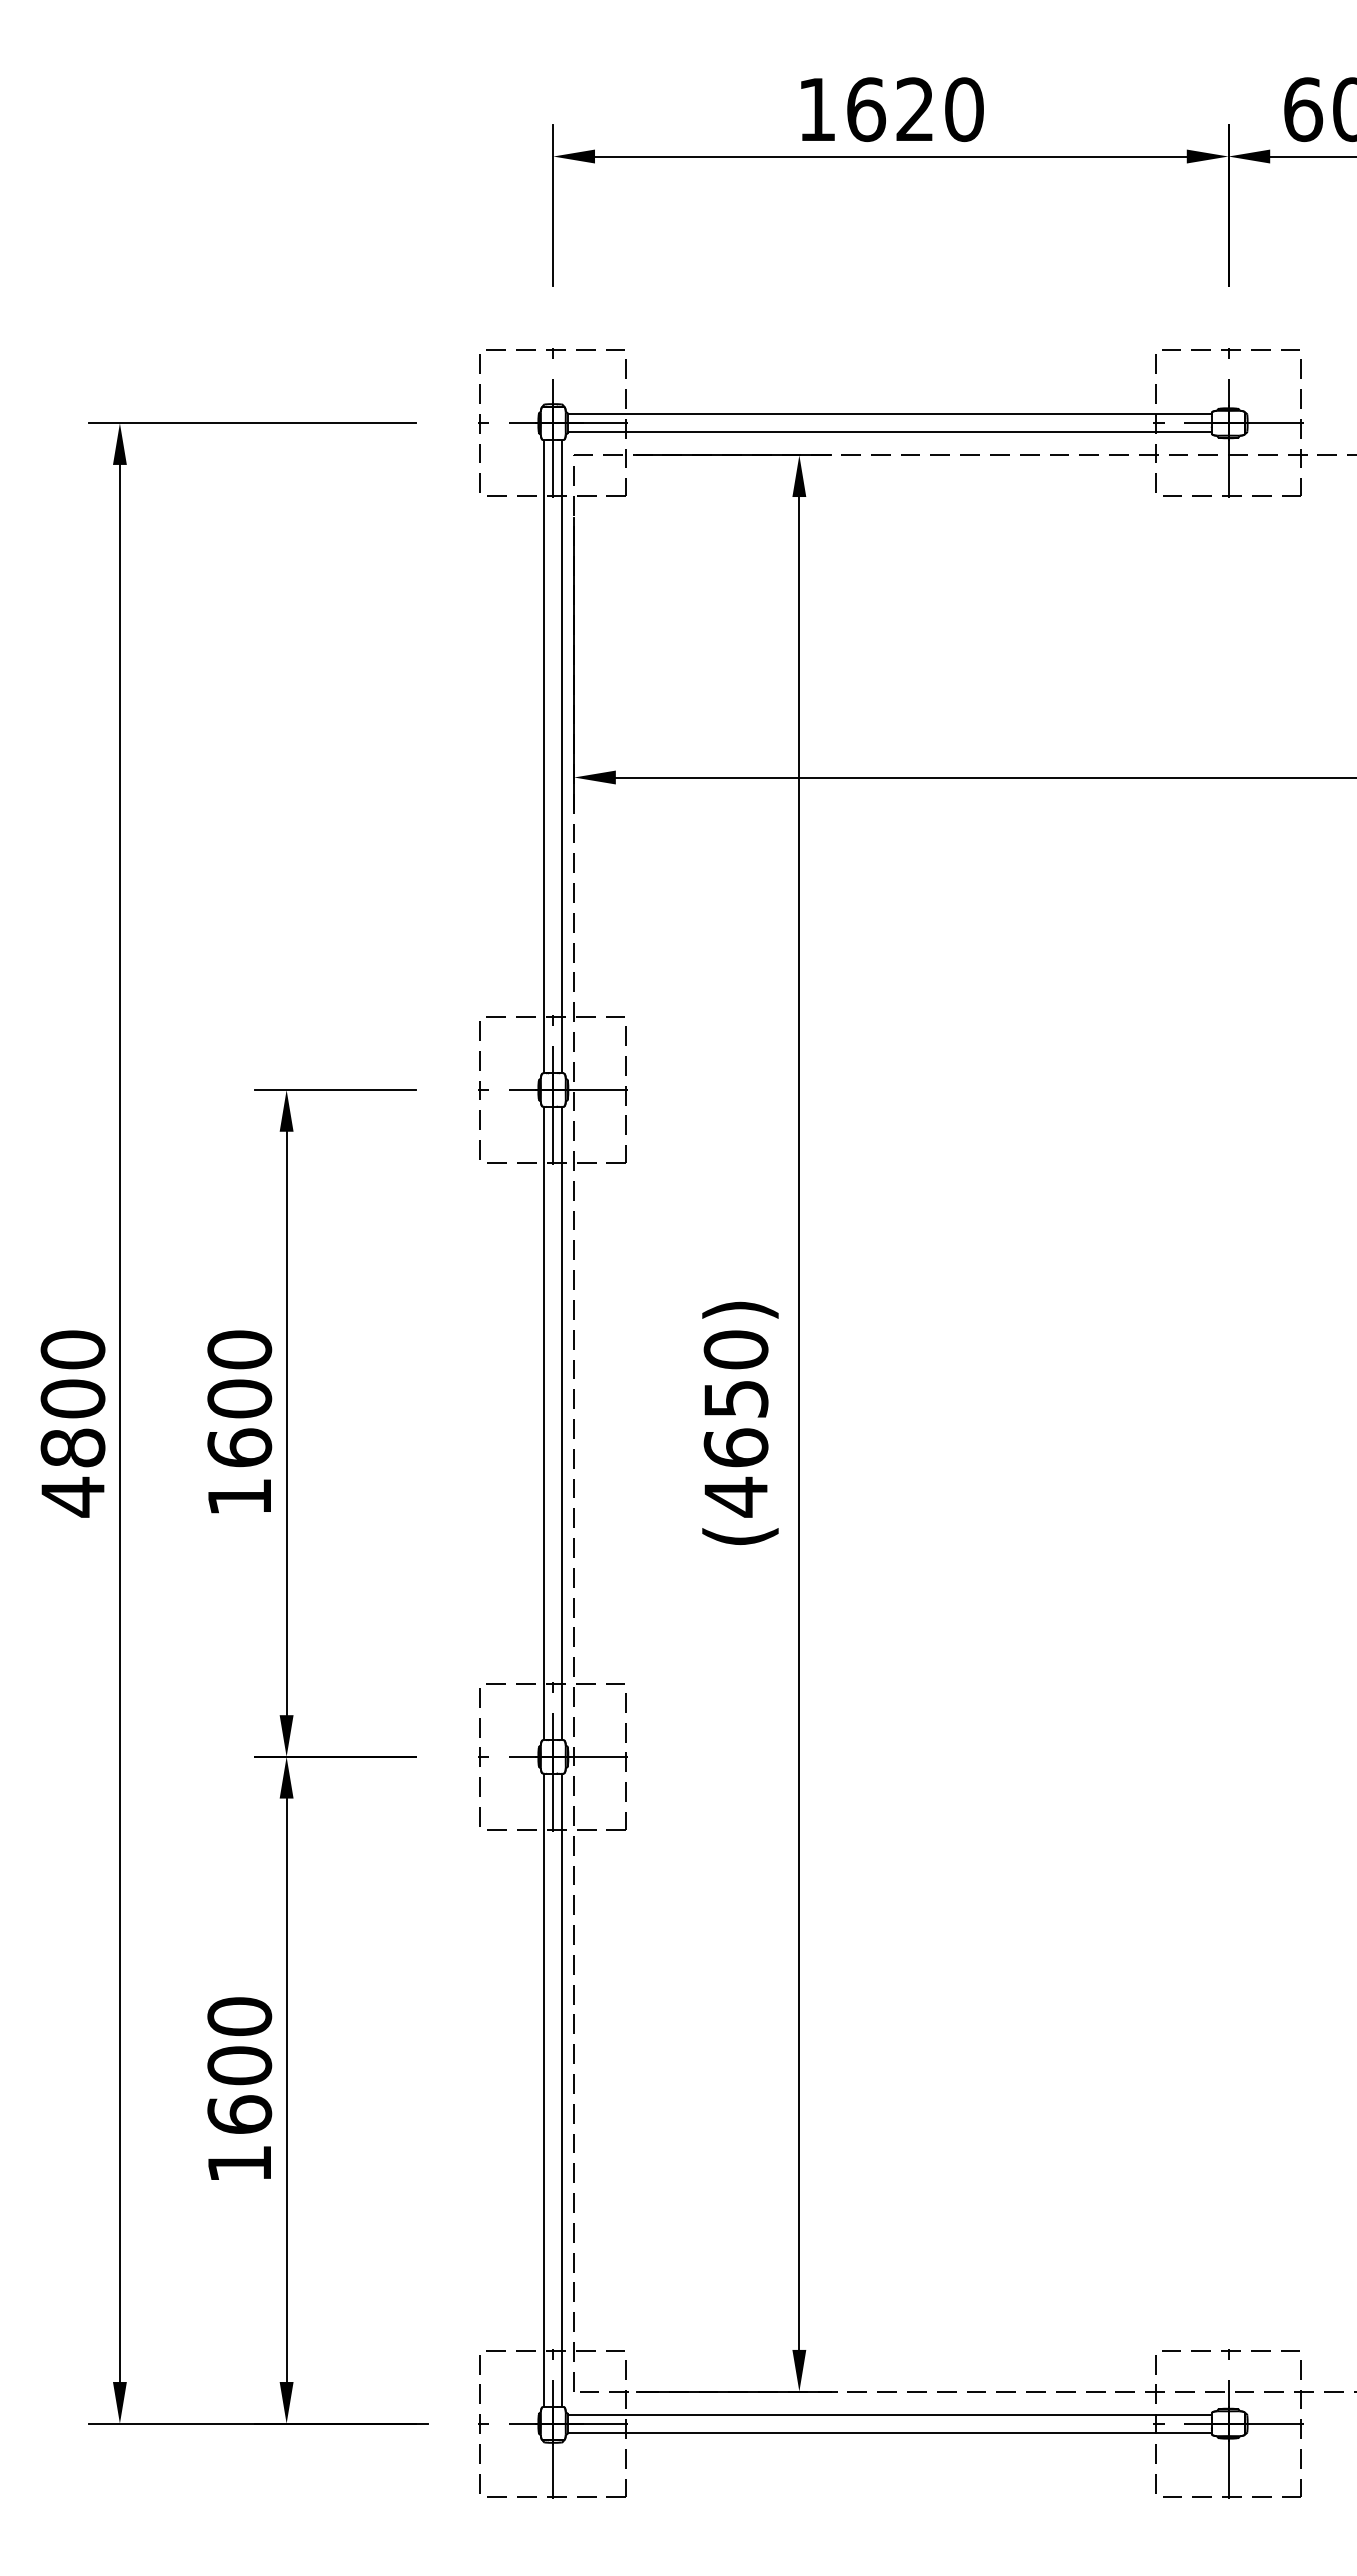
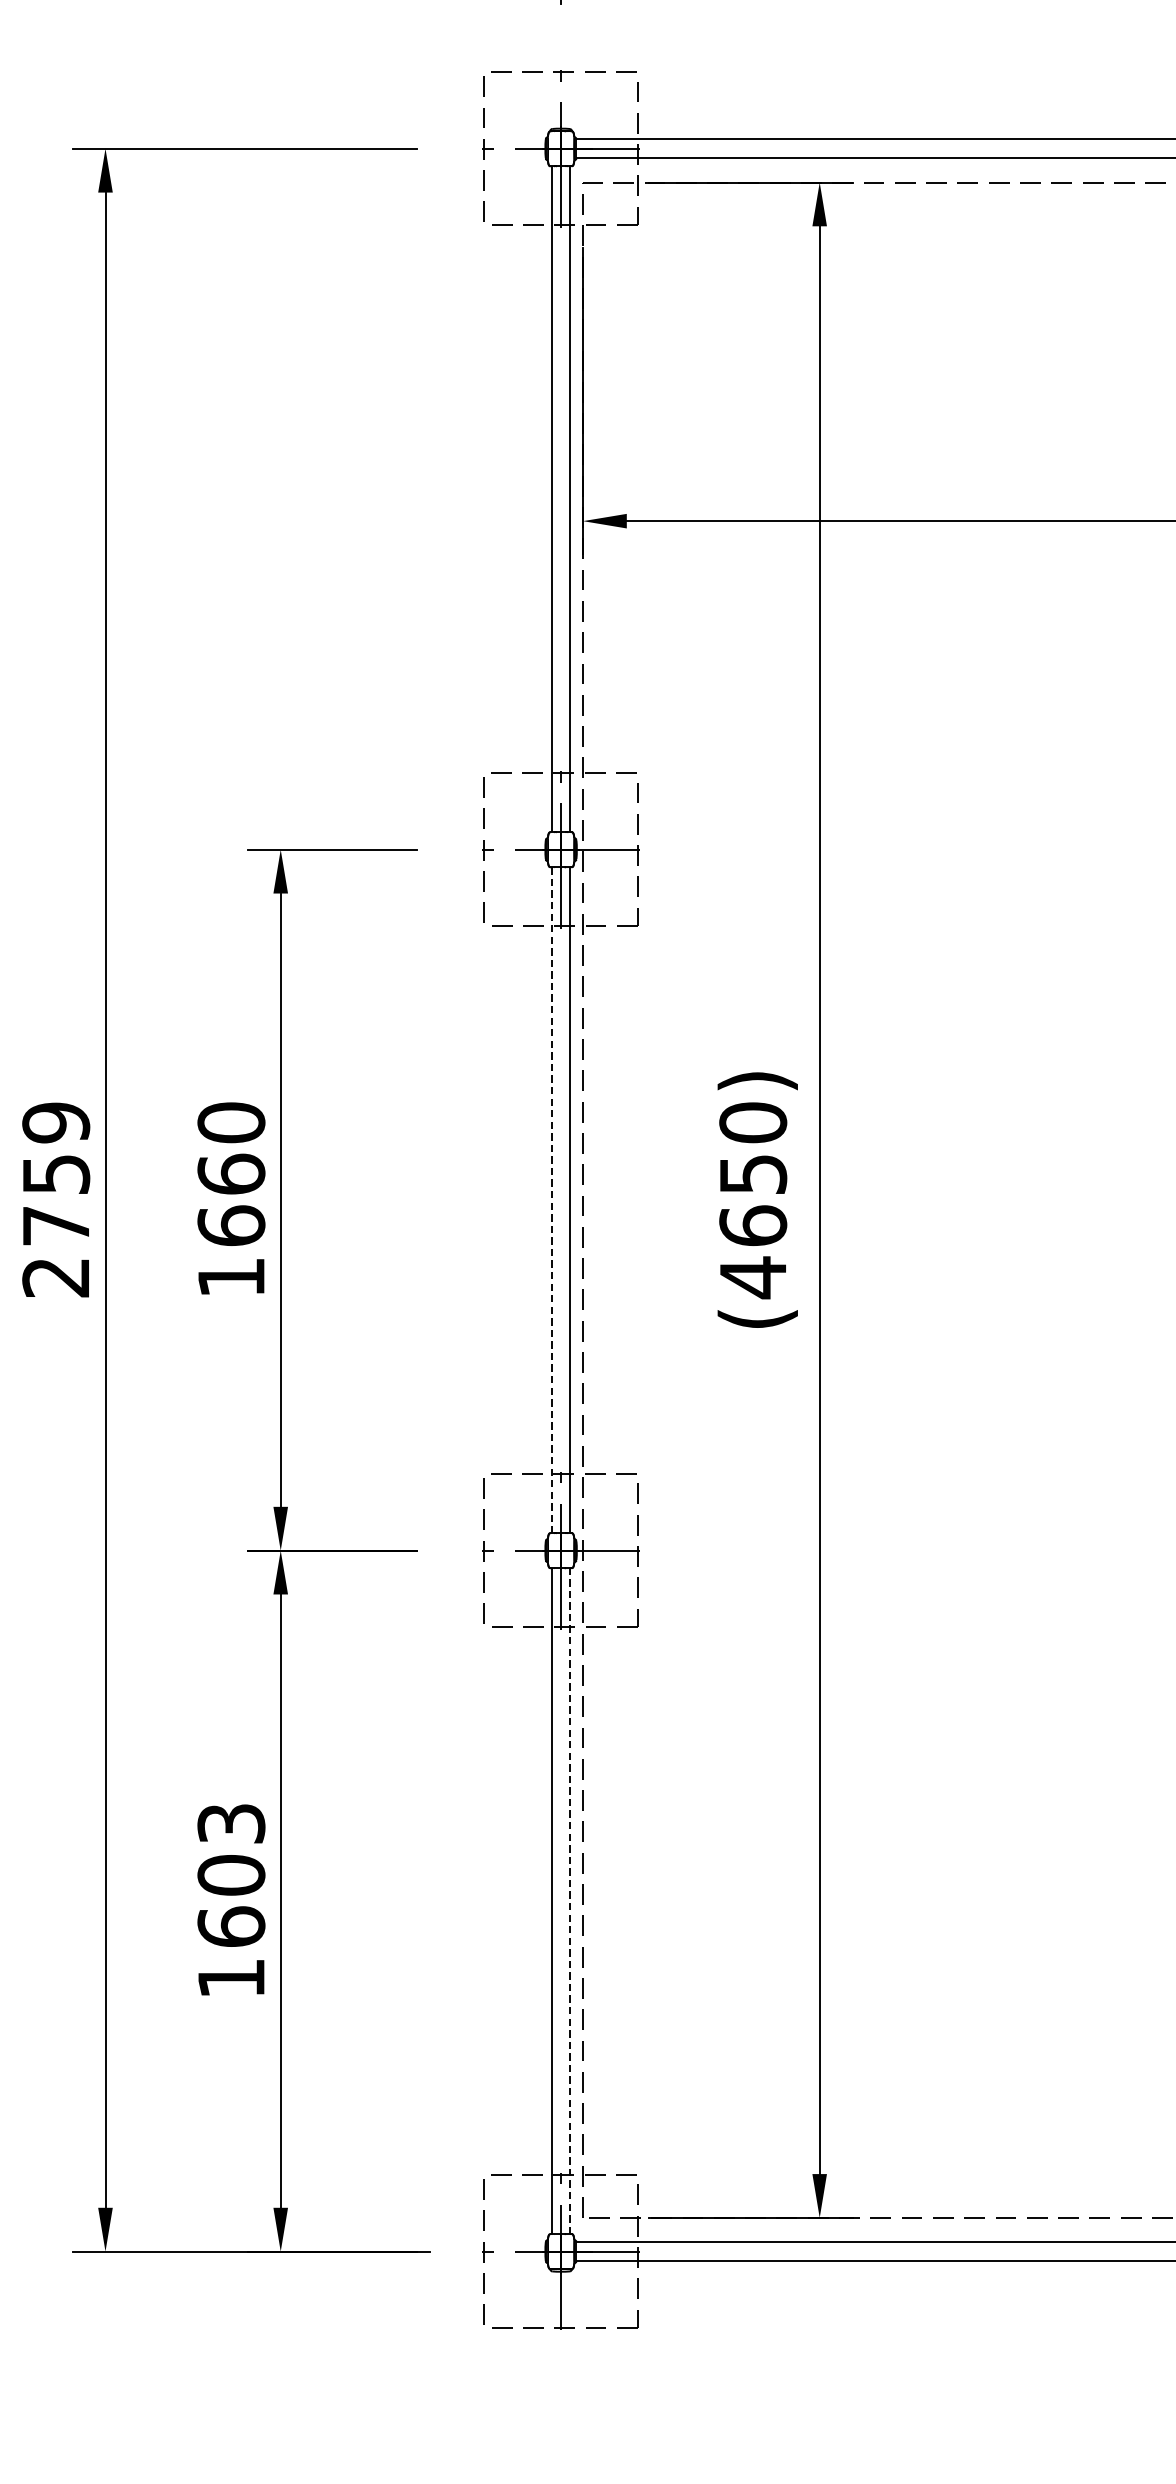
text: (239, 1398) -> (231, 1173), 1600 -> 1660
text: (72, 1423) -> (55, 1200), 4800 -> 2759
line: (544, 1423) -> (551, 1200), solid -> dashed
text: (239, 2016) -> (231, 1823), 1600 -> 1603
line: (562, 2090) -> (570, 1901), solid -> dashed

